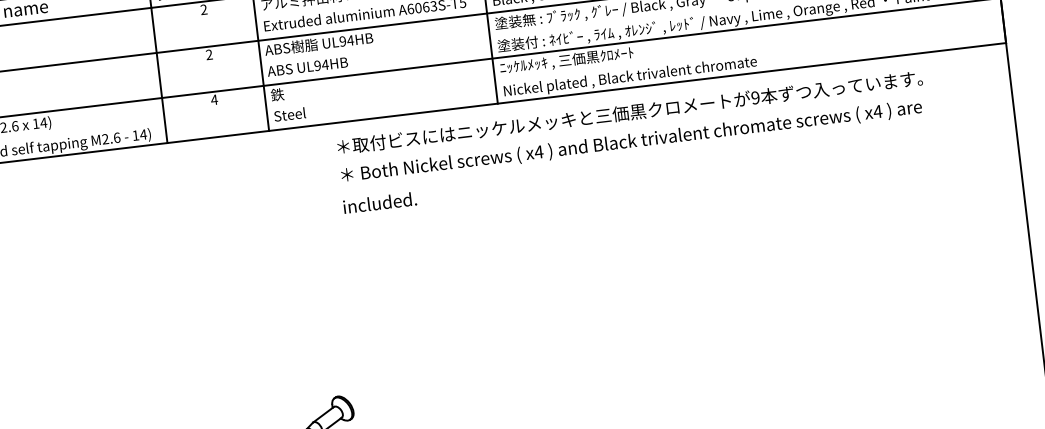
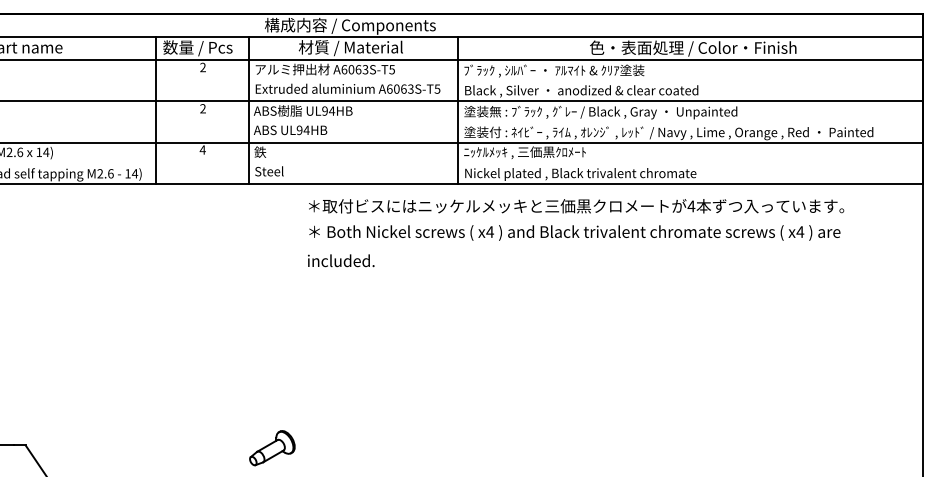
text: (755, 97) -> (691, 206), 9 -> 4

